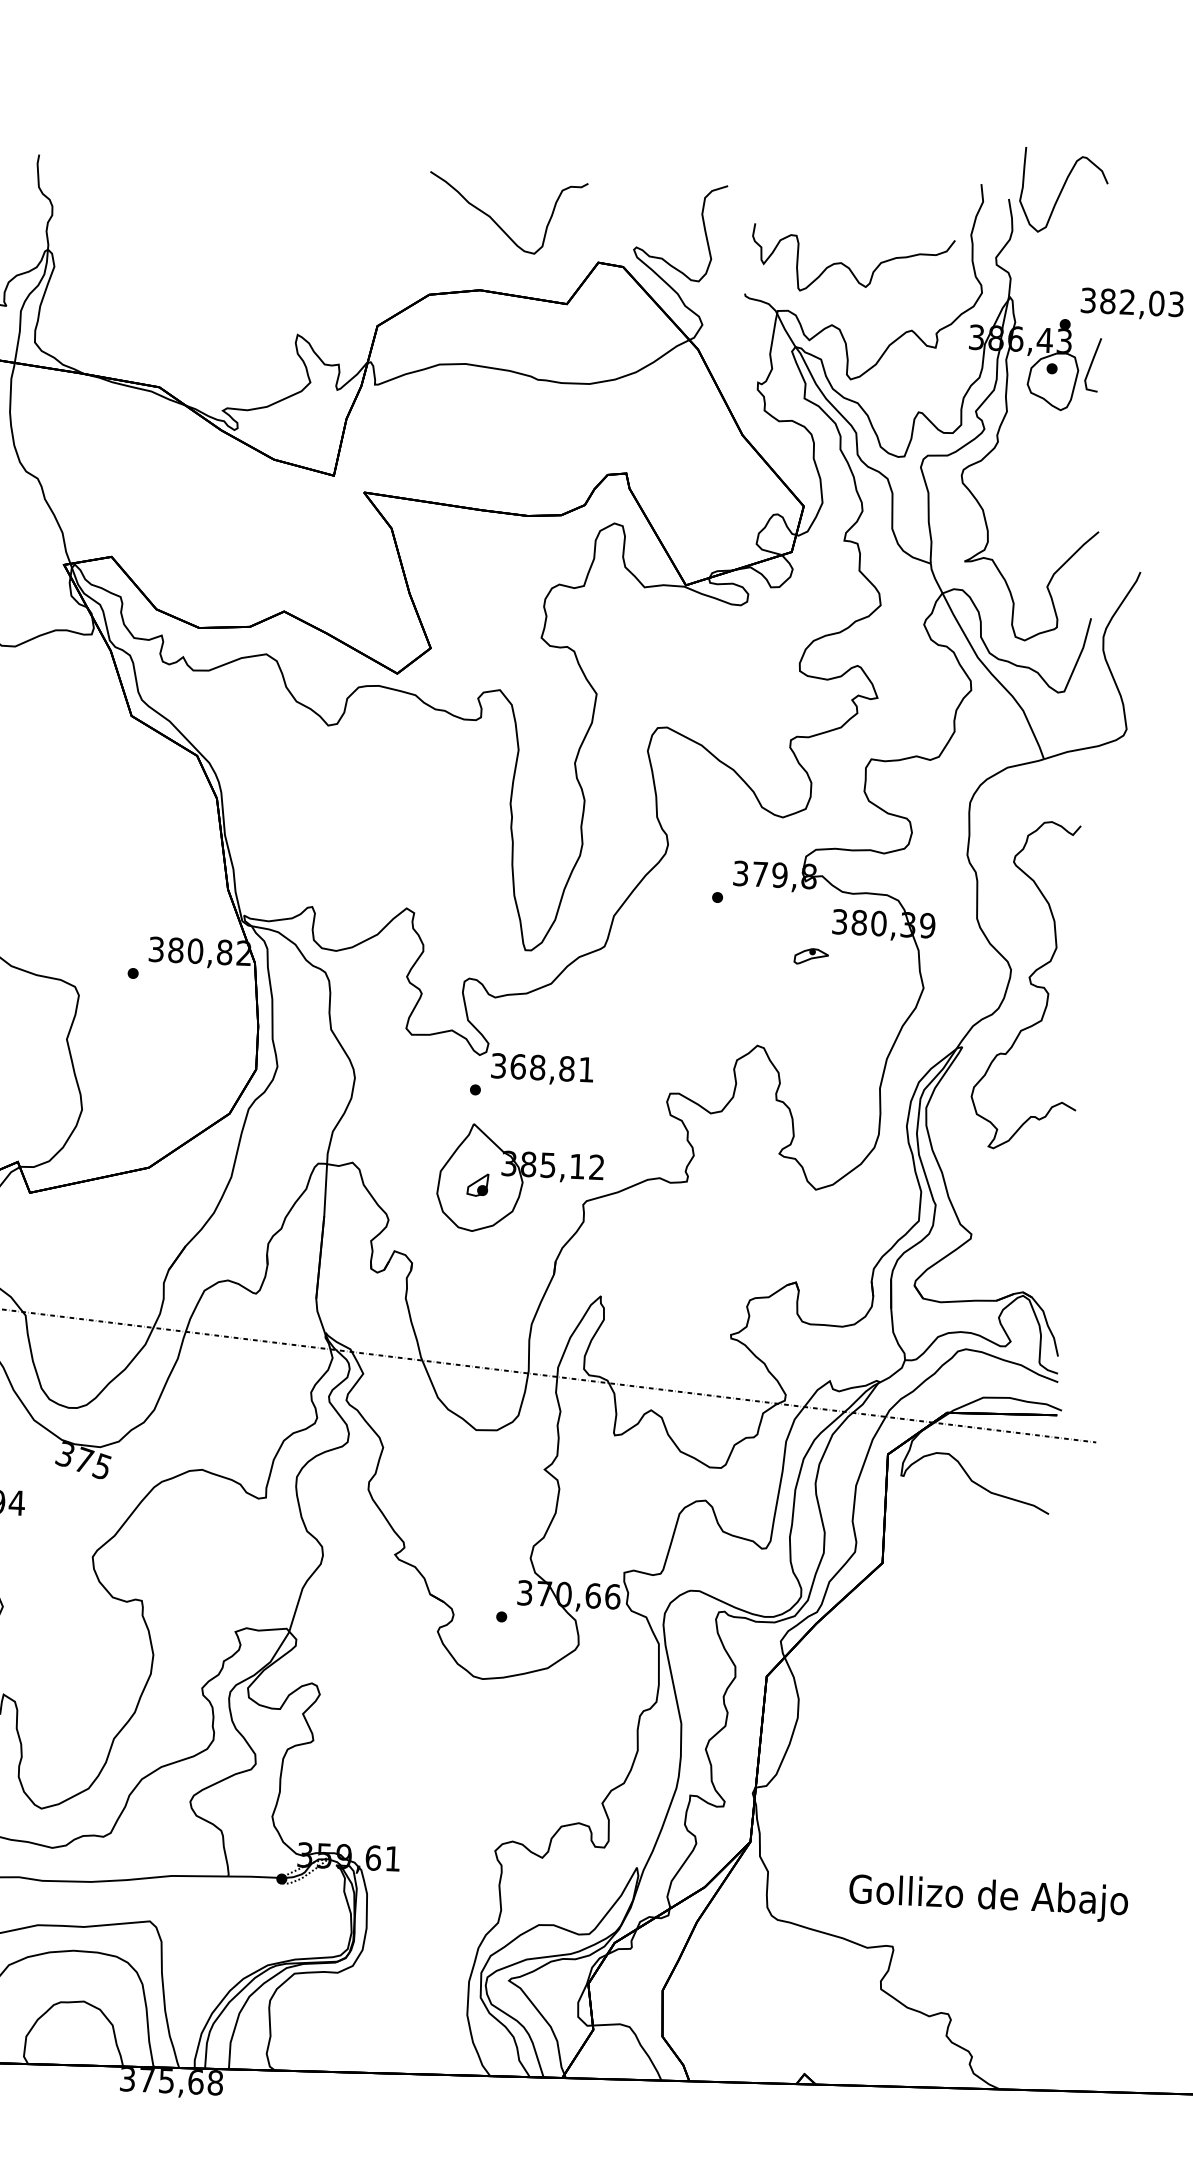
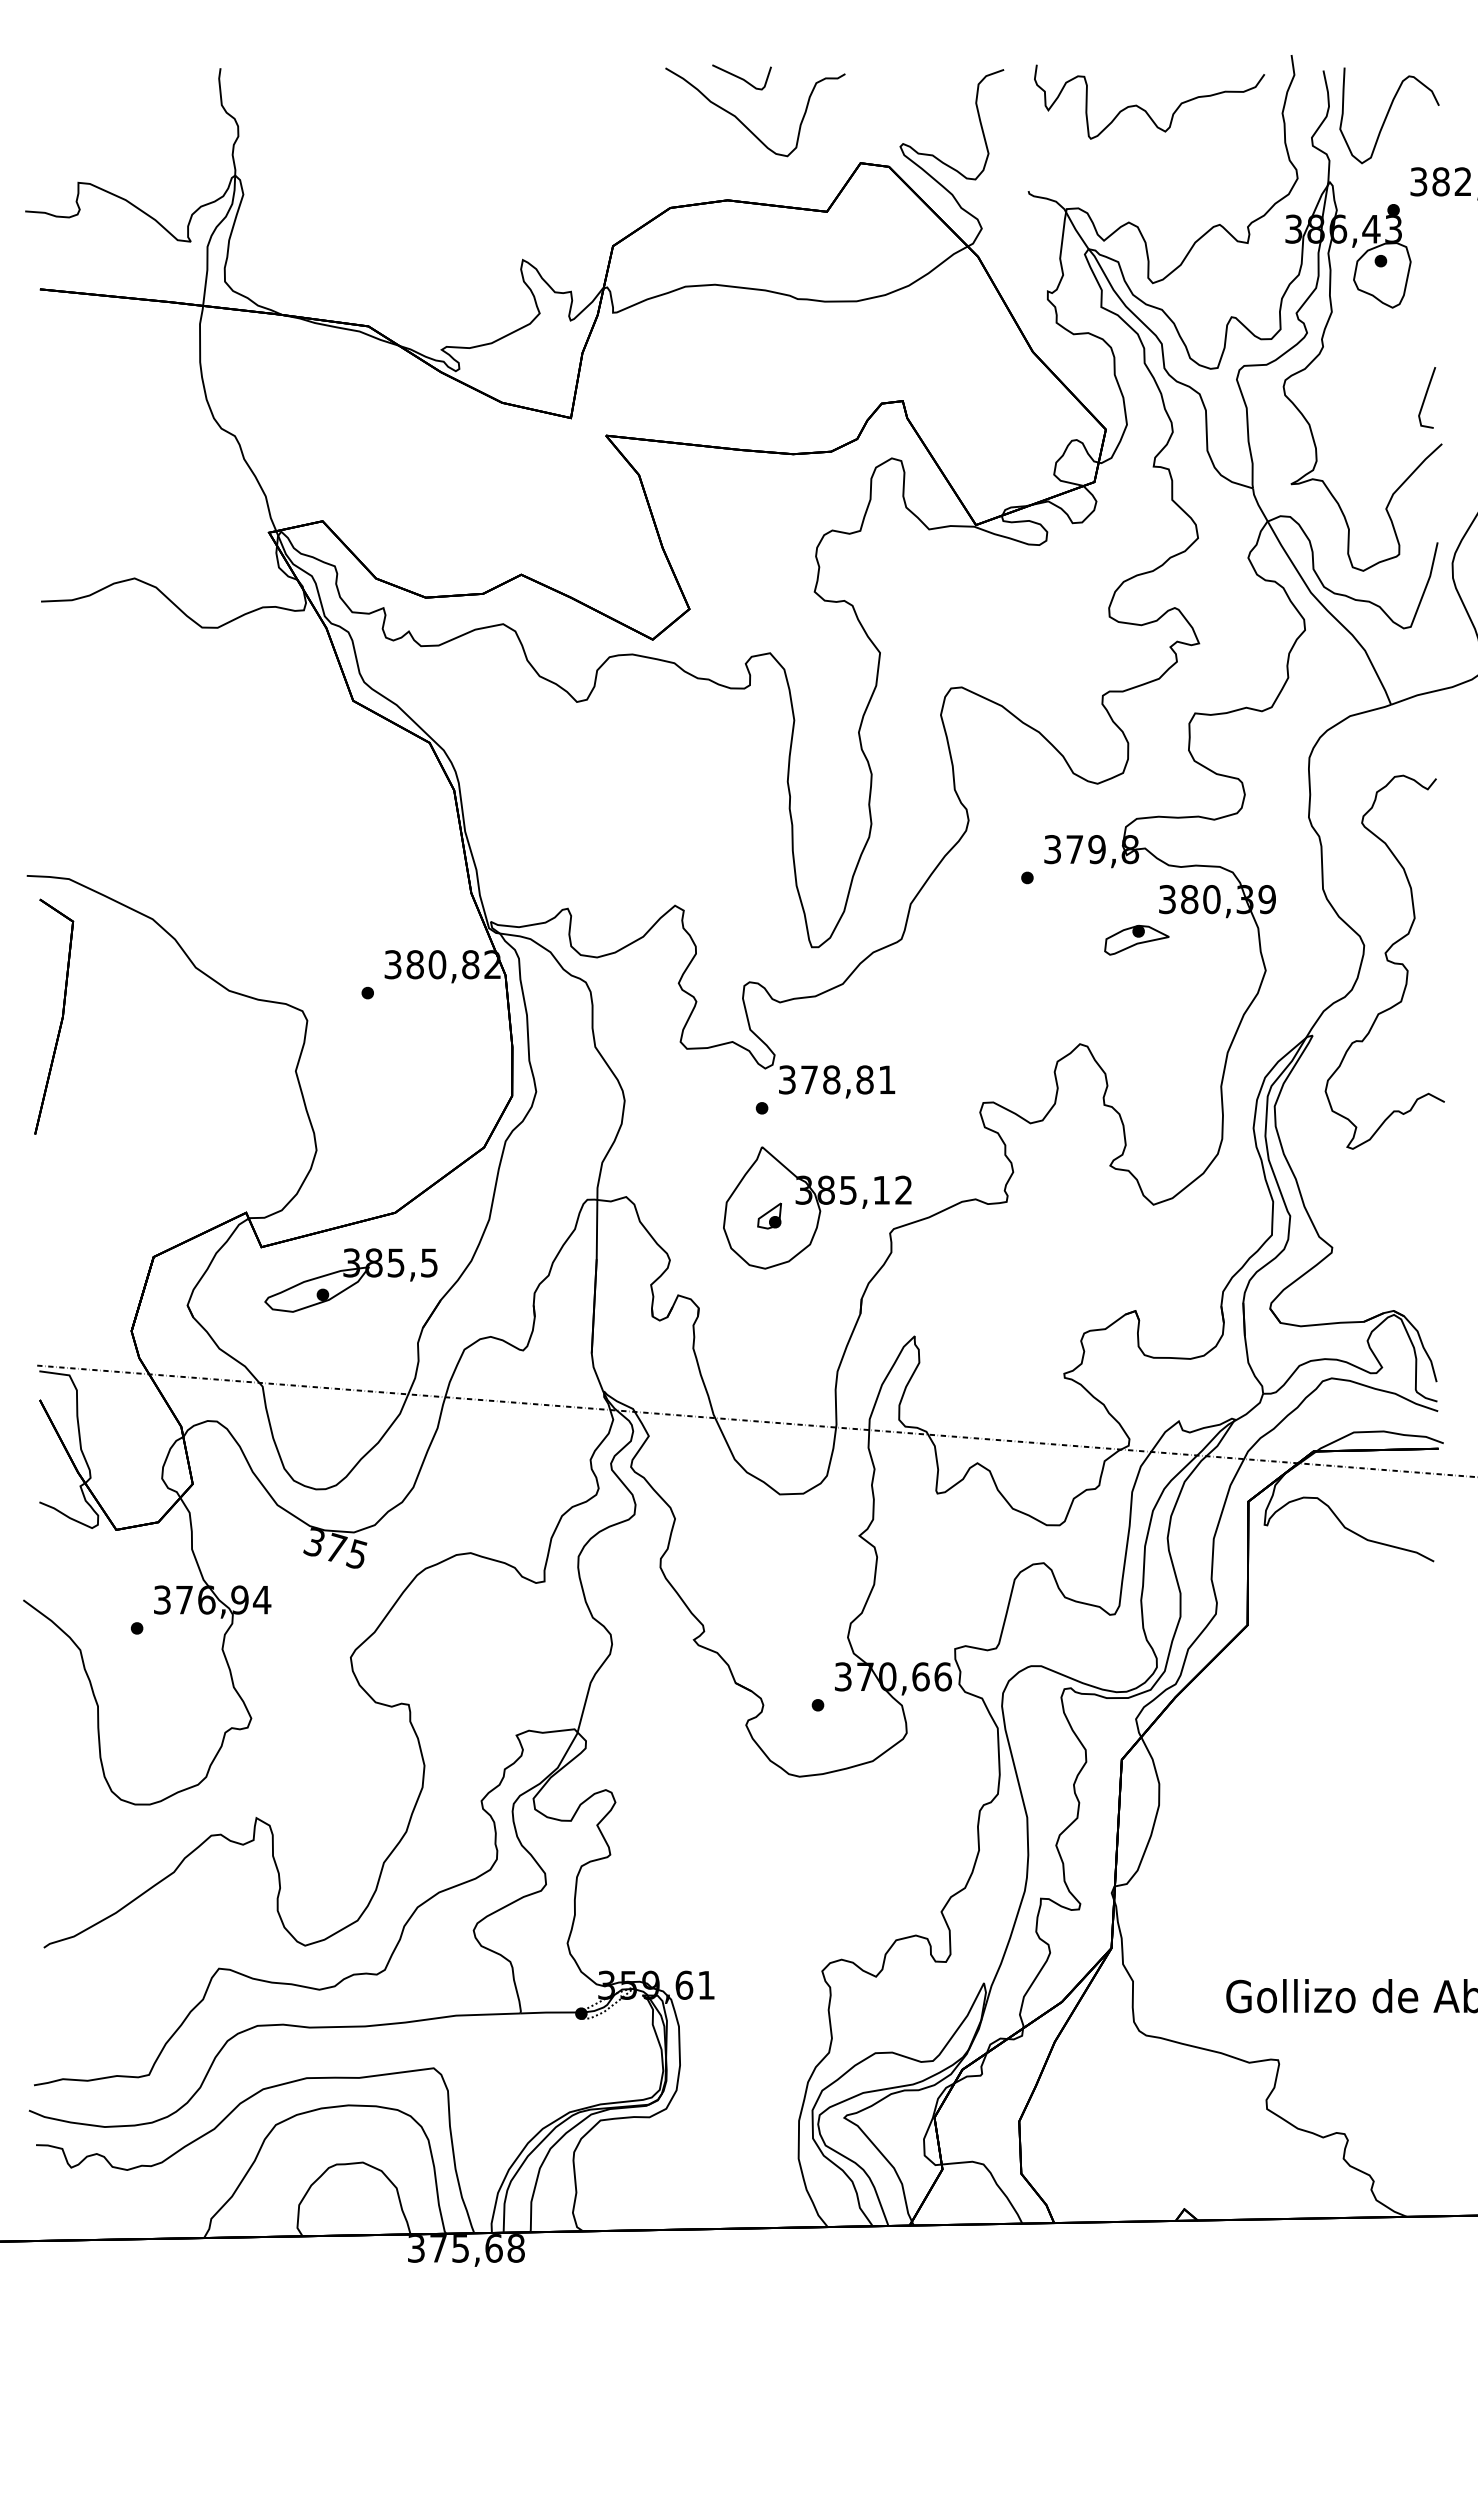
curve: (496, 182) -> (741, 77), added
curve: (1063, 189) -> (1388, 114), moved
curve: (847, 265) -> (1143, 108), moved
line: (1092, 363) -> (1426, 396), moved
part: (811, 956) -> (1136, 940), size x1.67
text: (518, 1066) -> (809, 1079), 368,81 -> 378,81
part: (106, 1225) -> (350, 1280), added

